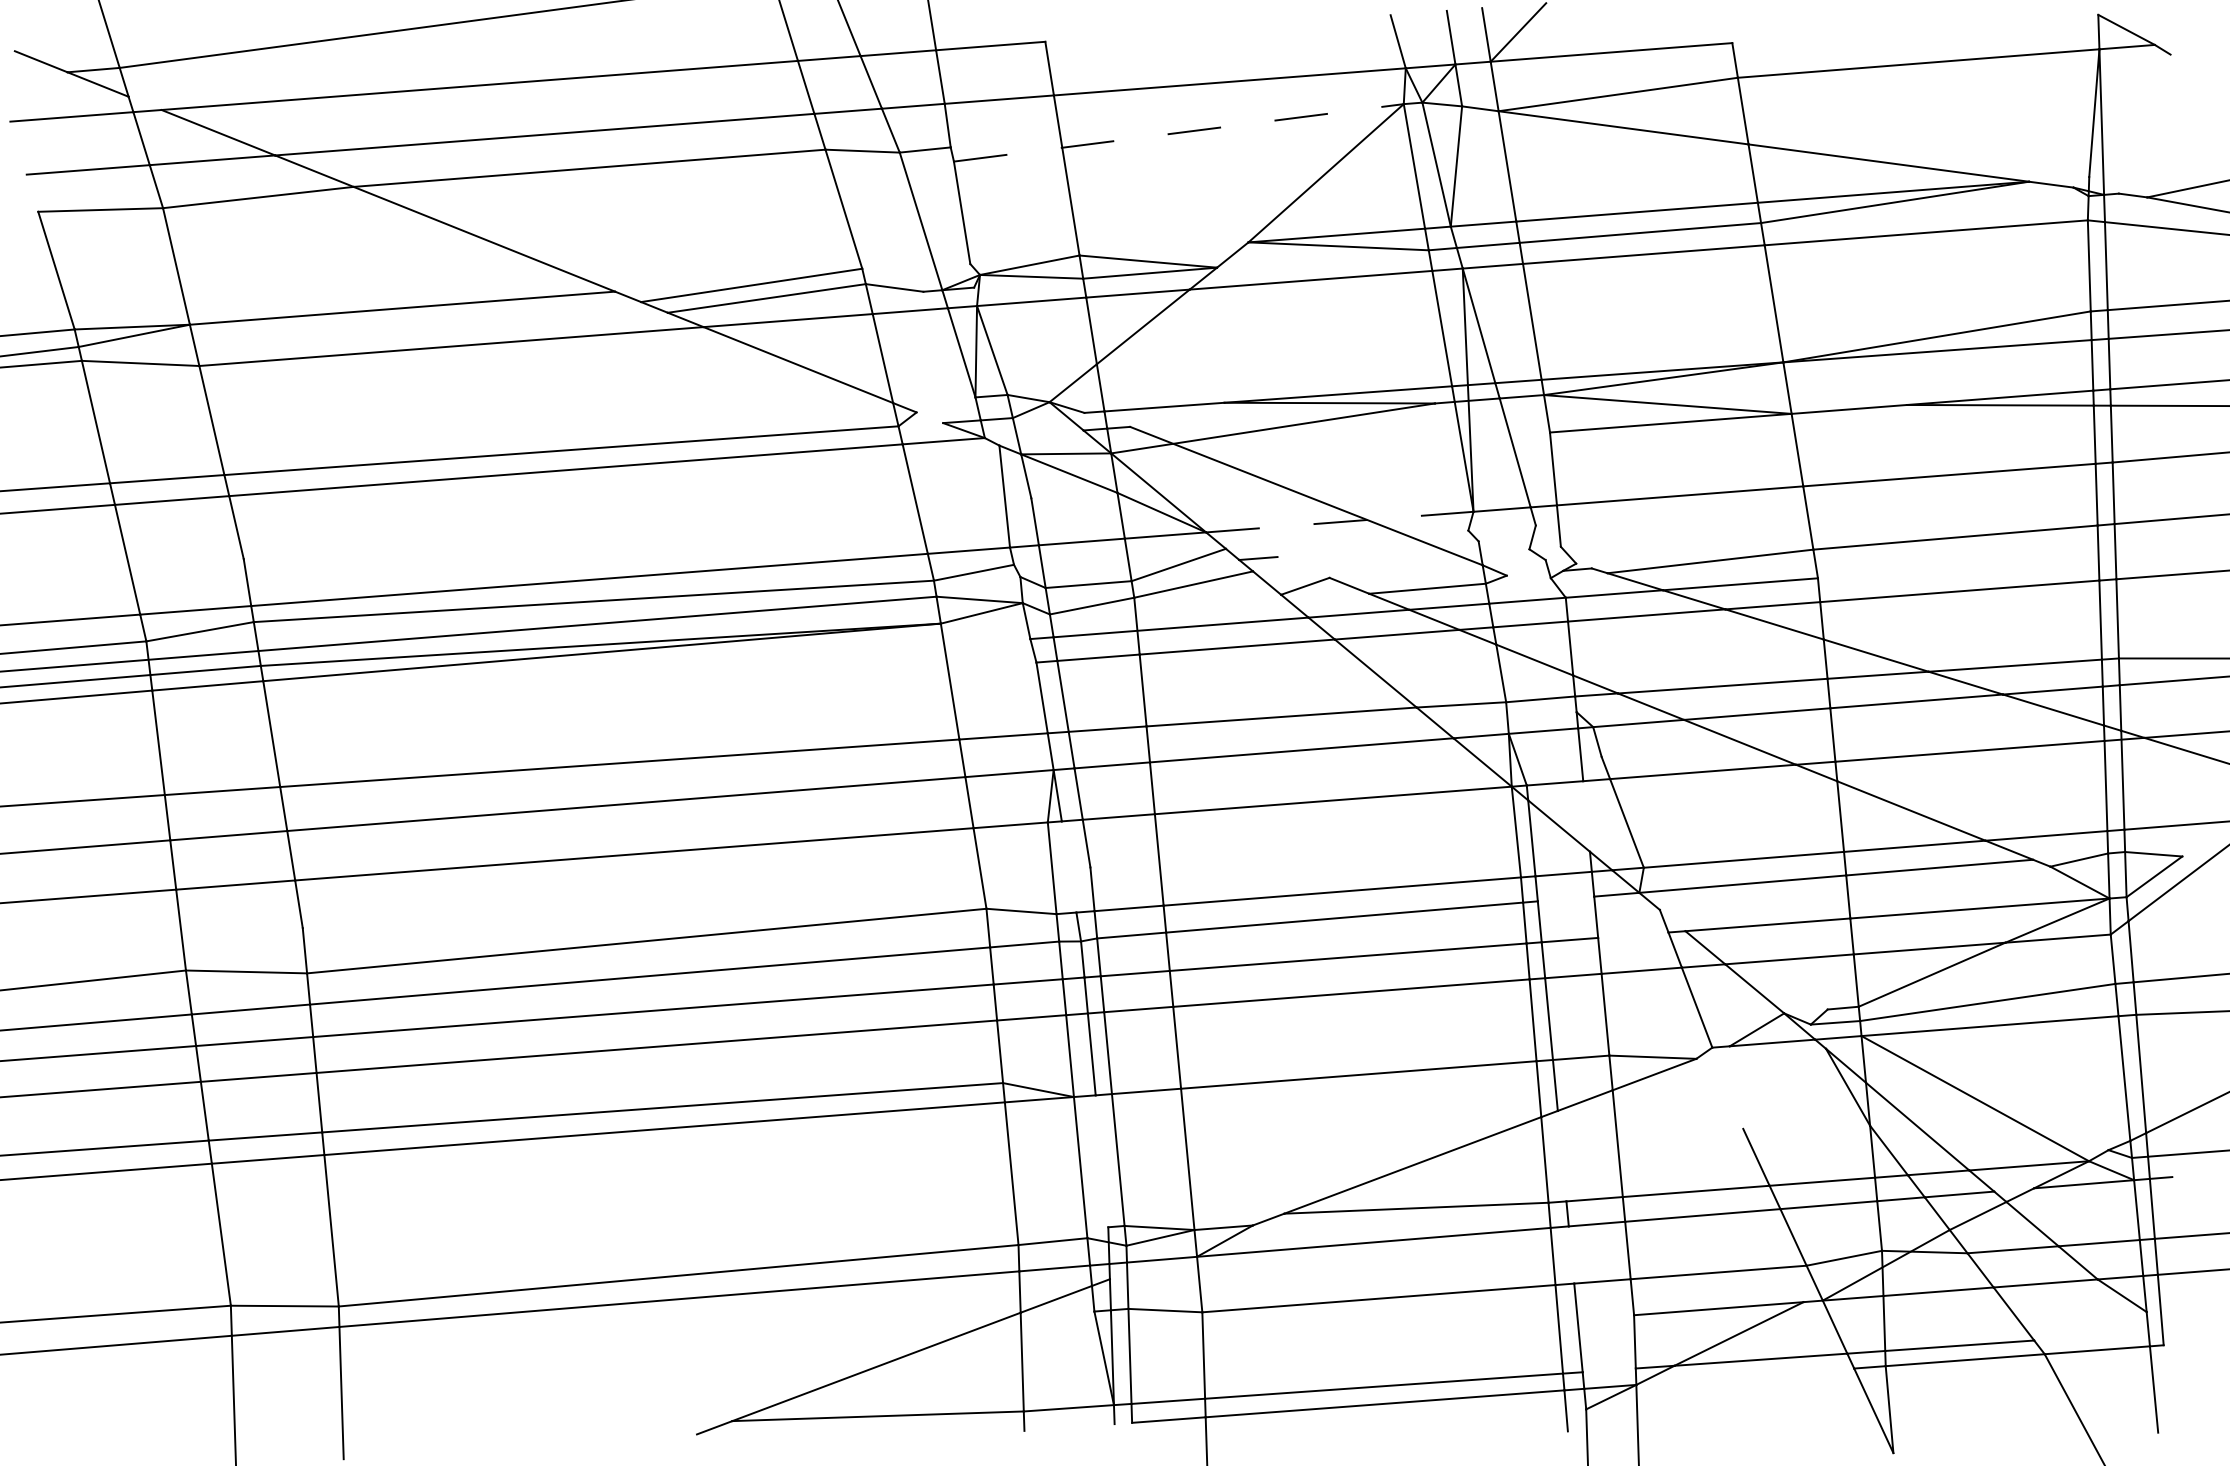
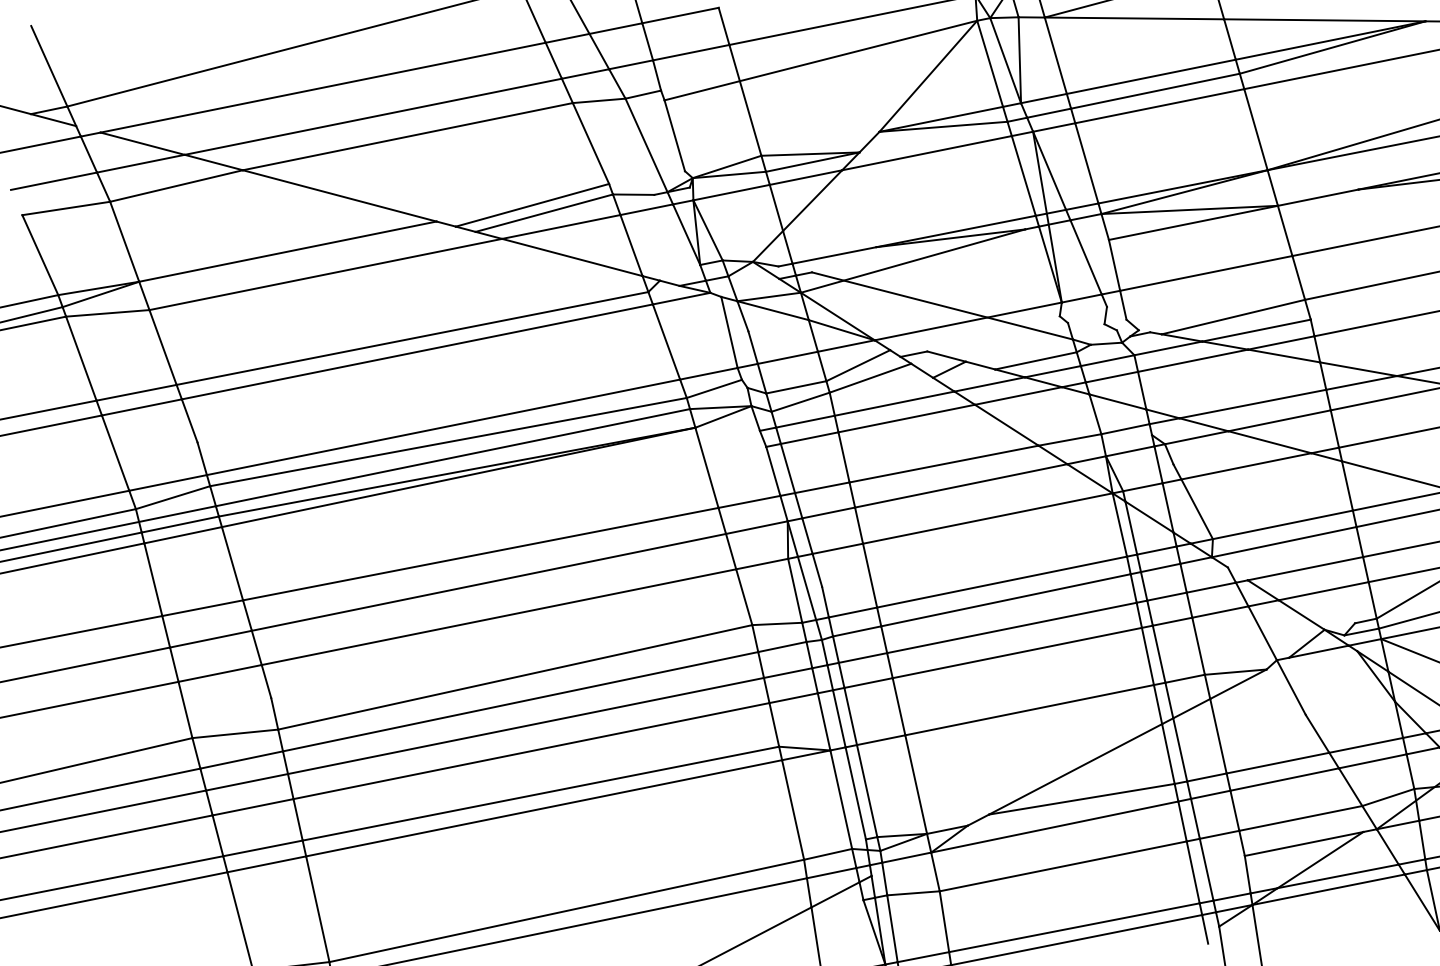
line: (1178, 132) -> (820, 60), dashed -> solid
line: (929, 417) -> (669, 283), added
line: (1340, 522) -> (968, 321), dashed -> solid
line: (1303, 567) -> (946, 356), added
line: (1528, 576) -> (1106, 343), added
line: (1586, 816) -> (1167, 507), added
line: (1068, 866) -> (806, 588), added
line: (1565, 898) -> (1160, 567), added
line: (1633, 934) -> (1211, 587), added
line: (1727, 1087) -> (1291, 687), added
line: (1561, 1155) -> (1179, 749), added
line: (1101, 1161) -> (855, 793), added
line: (1571, 1254) -> (1195, 818), added
line: (1608, 1370) -> (1231, 897), added
line: (1745, 1376) -> (1328, 889), added

